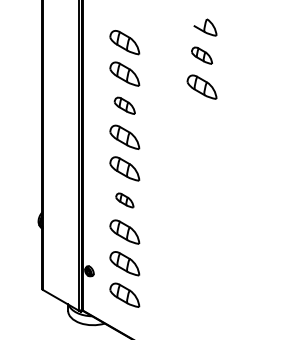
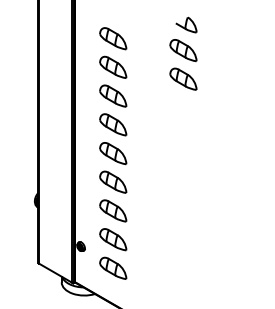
part: (201, 55) -> (182, 50), size x1.43
part: (124, 105) -> (112, 95), size x1.43
part: (124, 200) -> (112, 182), size x1.67

